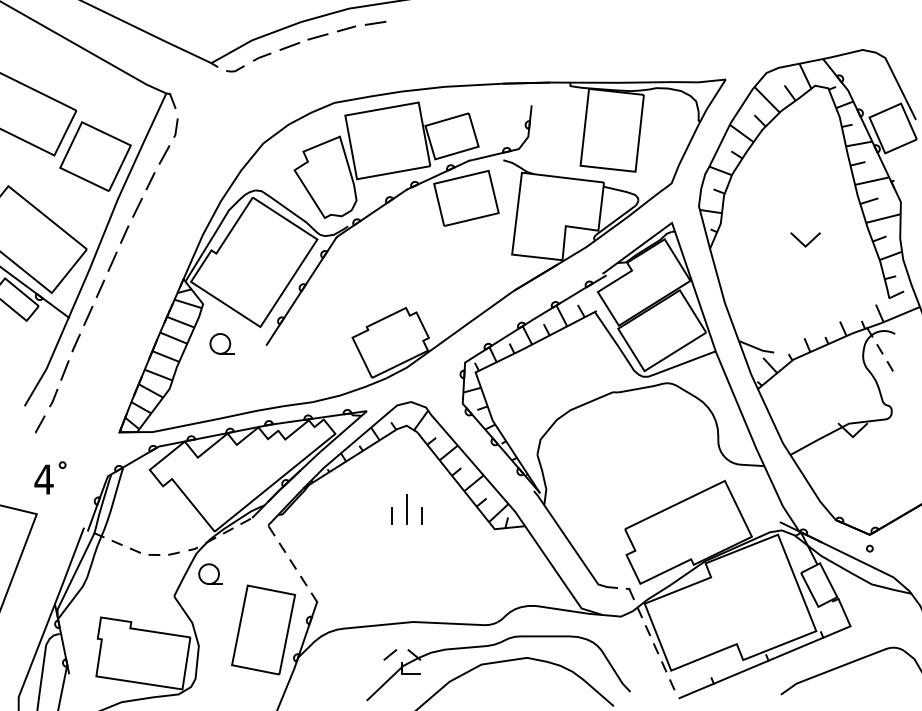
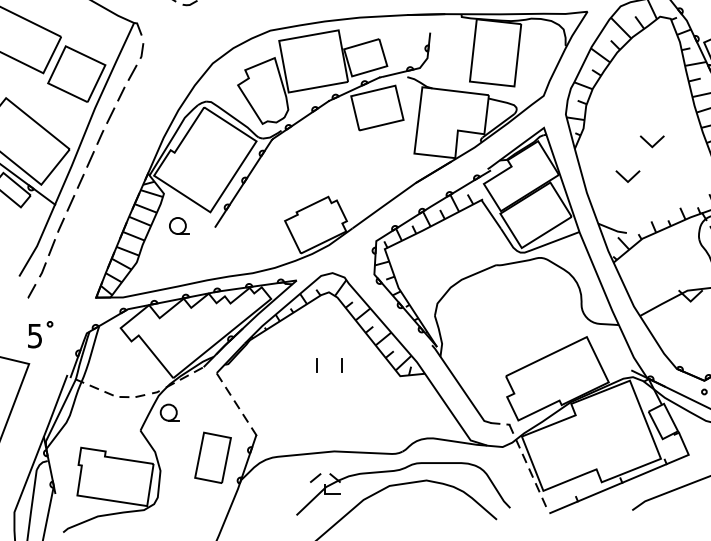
line: (772, 285) -> (625, 178), added
text: (43, 479) -> (34, 335), 4 -> 5
line: (407, 509) -> (329, 360), removed
part: (263, 629) -> (212, 457), size x0.7

